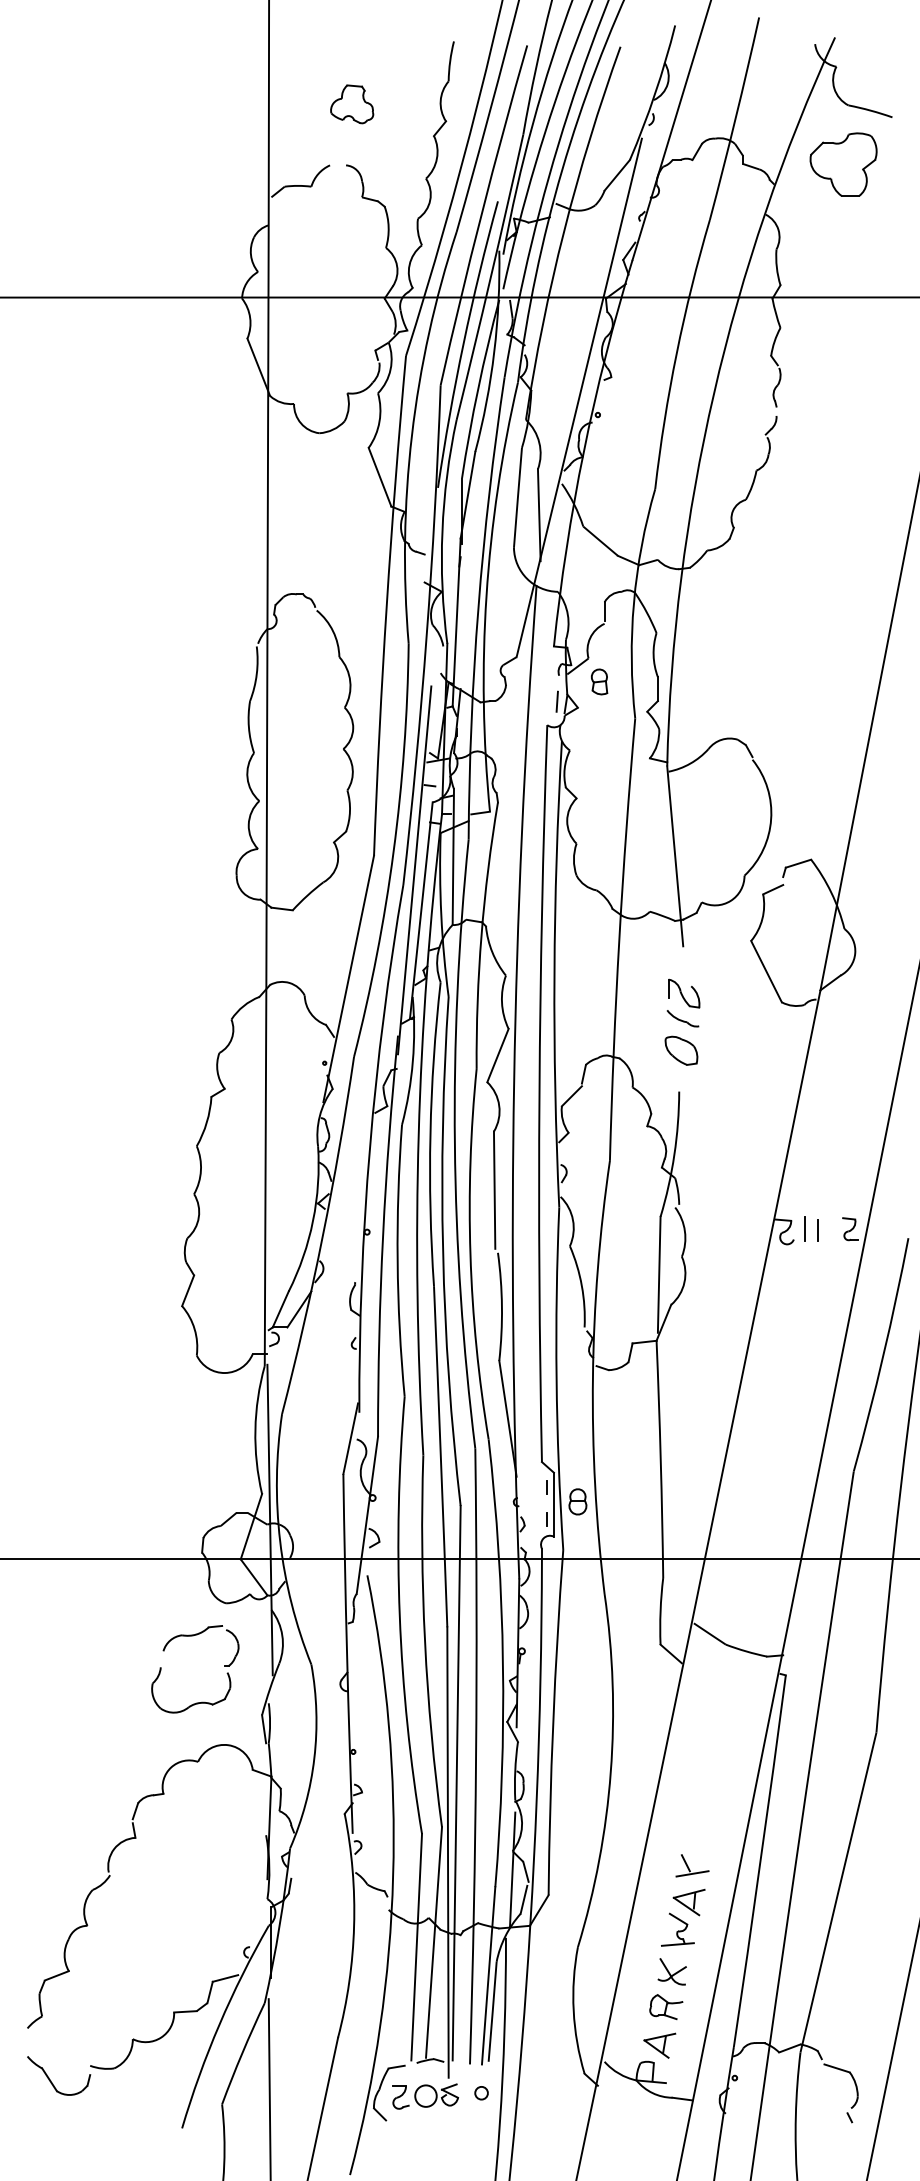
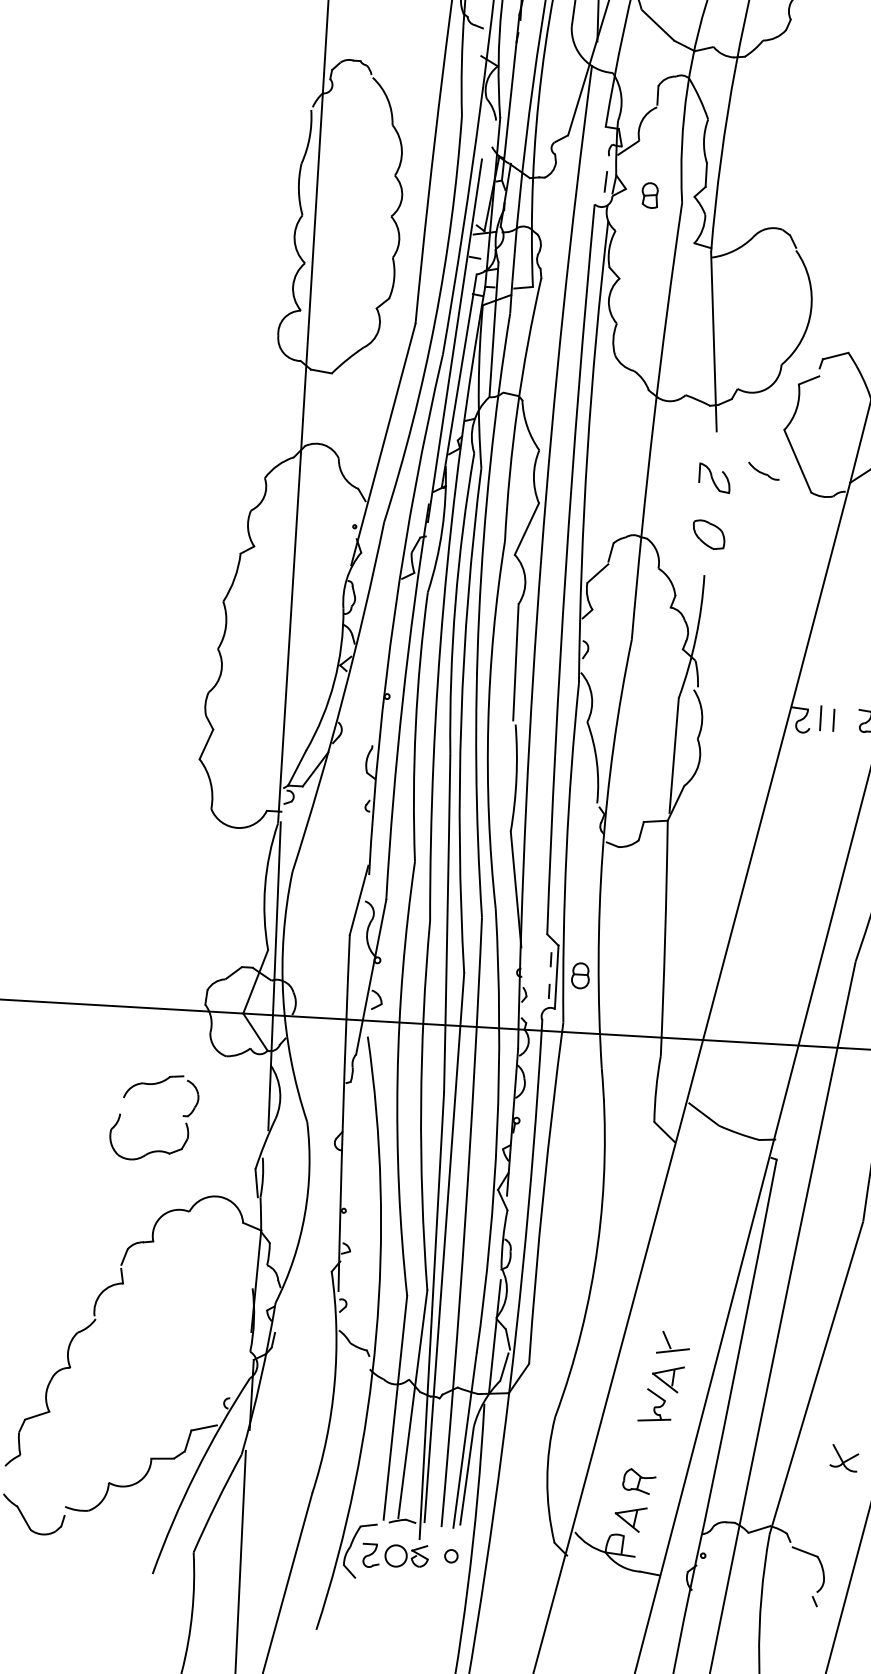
part: (599, 681) -> (650, 195), moved
part: (682, 1018) -> (763, 471), moved
part: (224, 1666) -> (183, 1116), moved
part: (671, 1971) -> (843, 1457), moved

